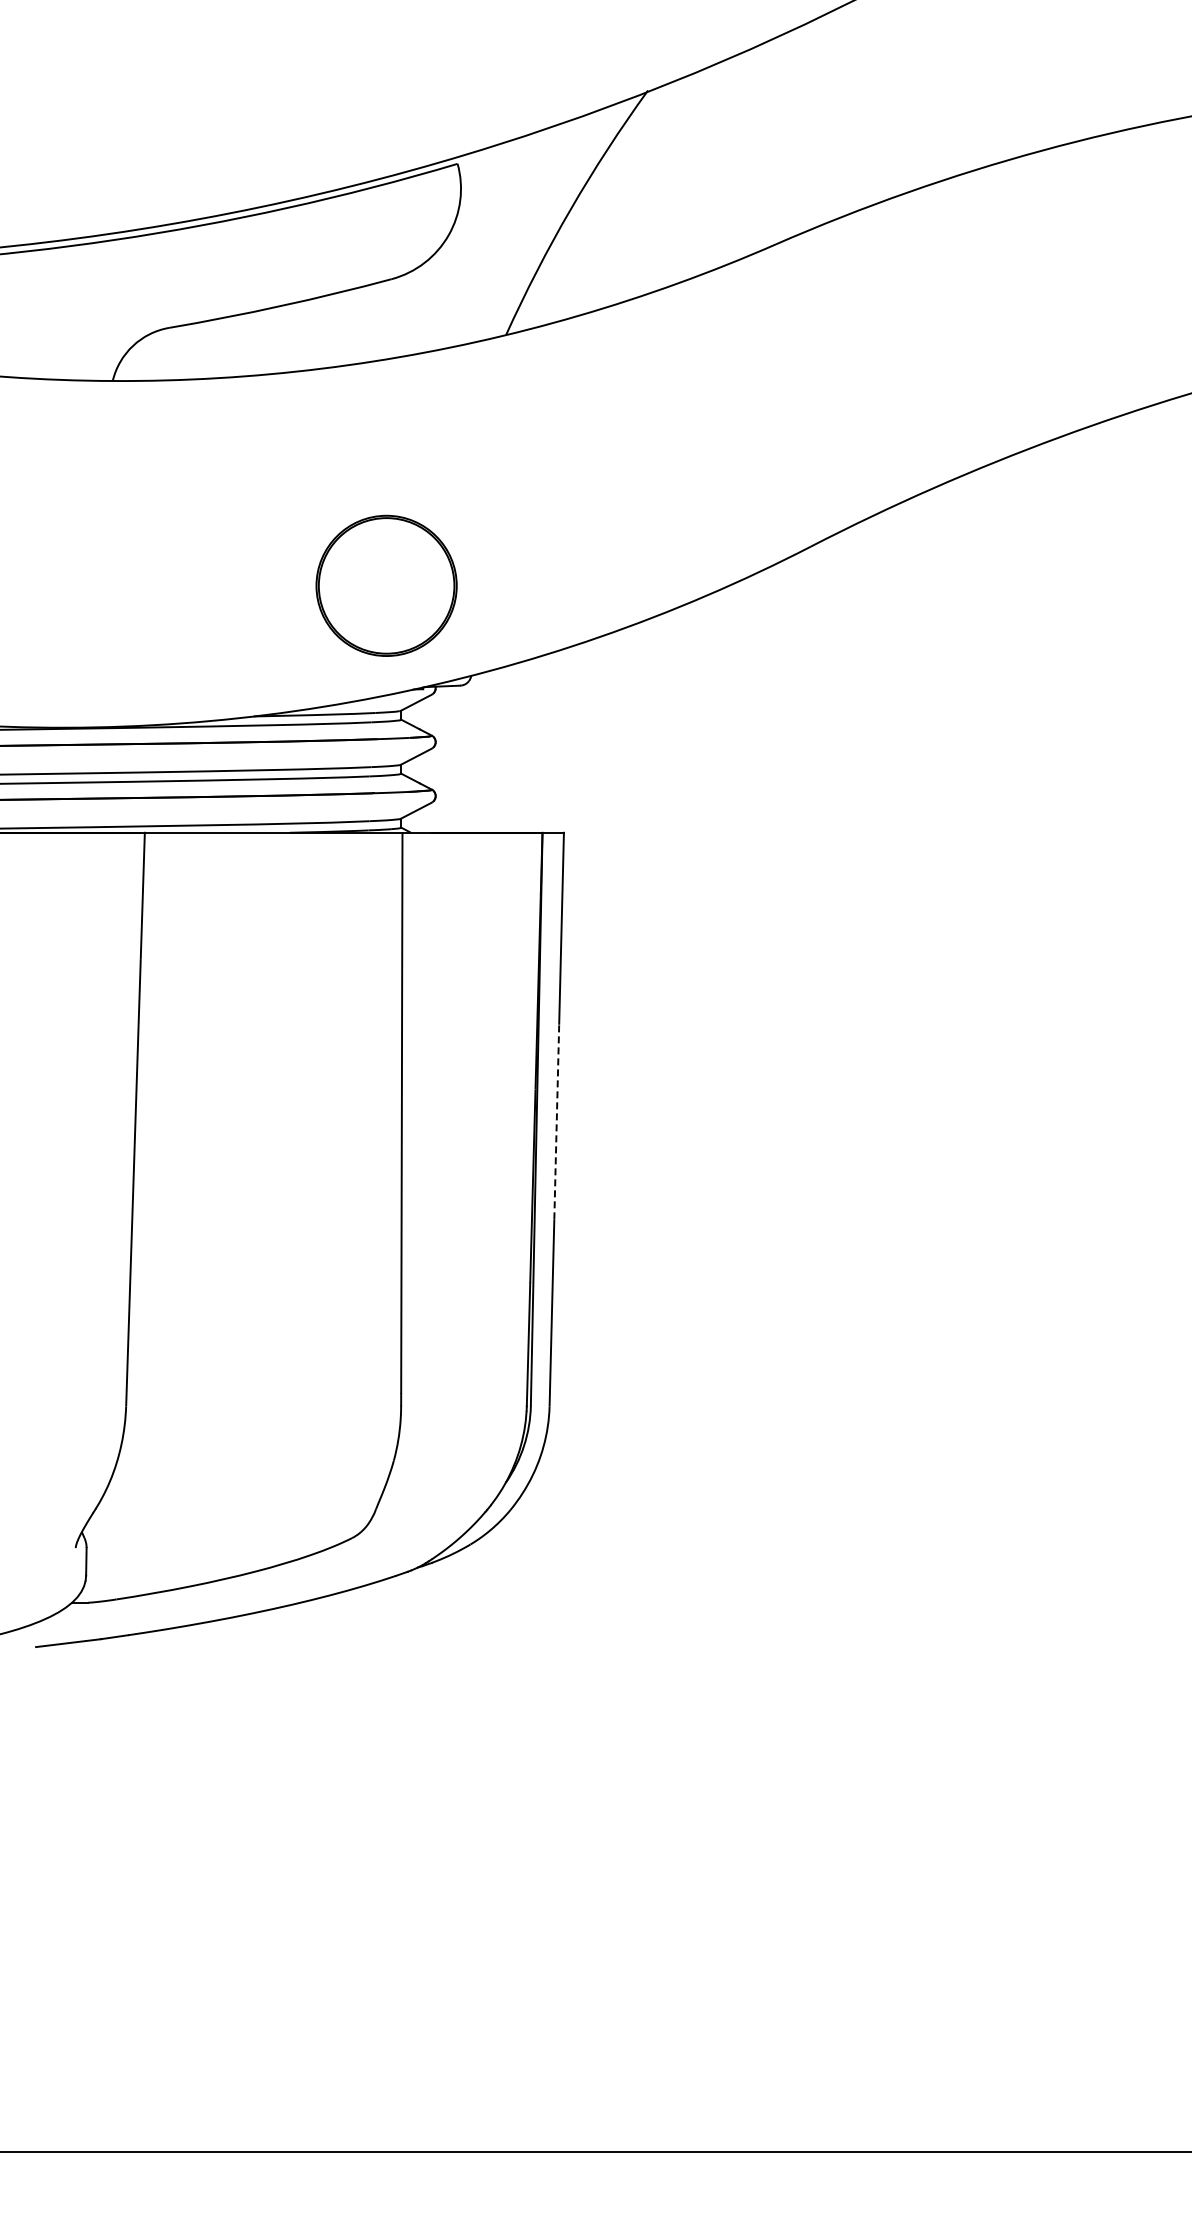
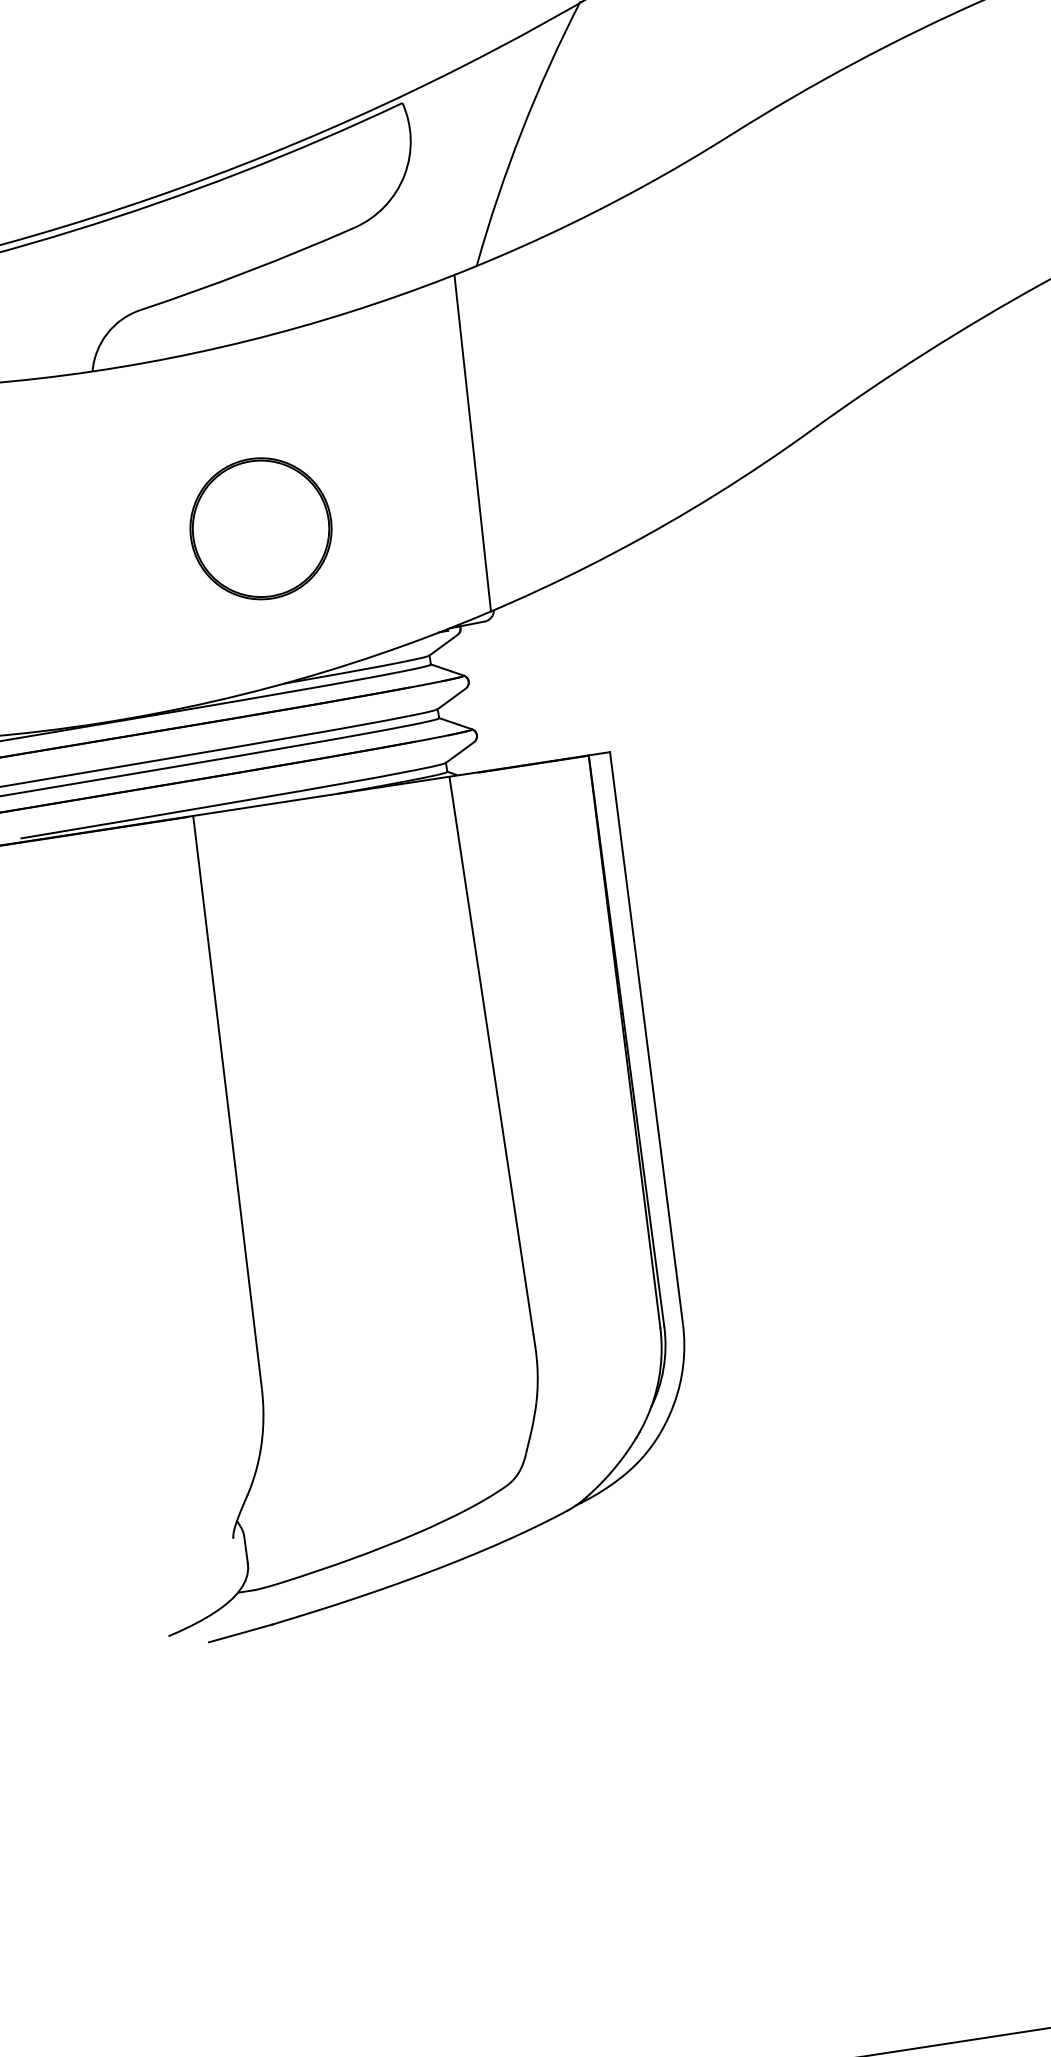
line: (475, 508) -> (472, 443), added
part: (386, 585) -> (260, 528), moved
line: (556, 1122) -> (646, 1041), dashed -> solid

